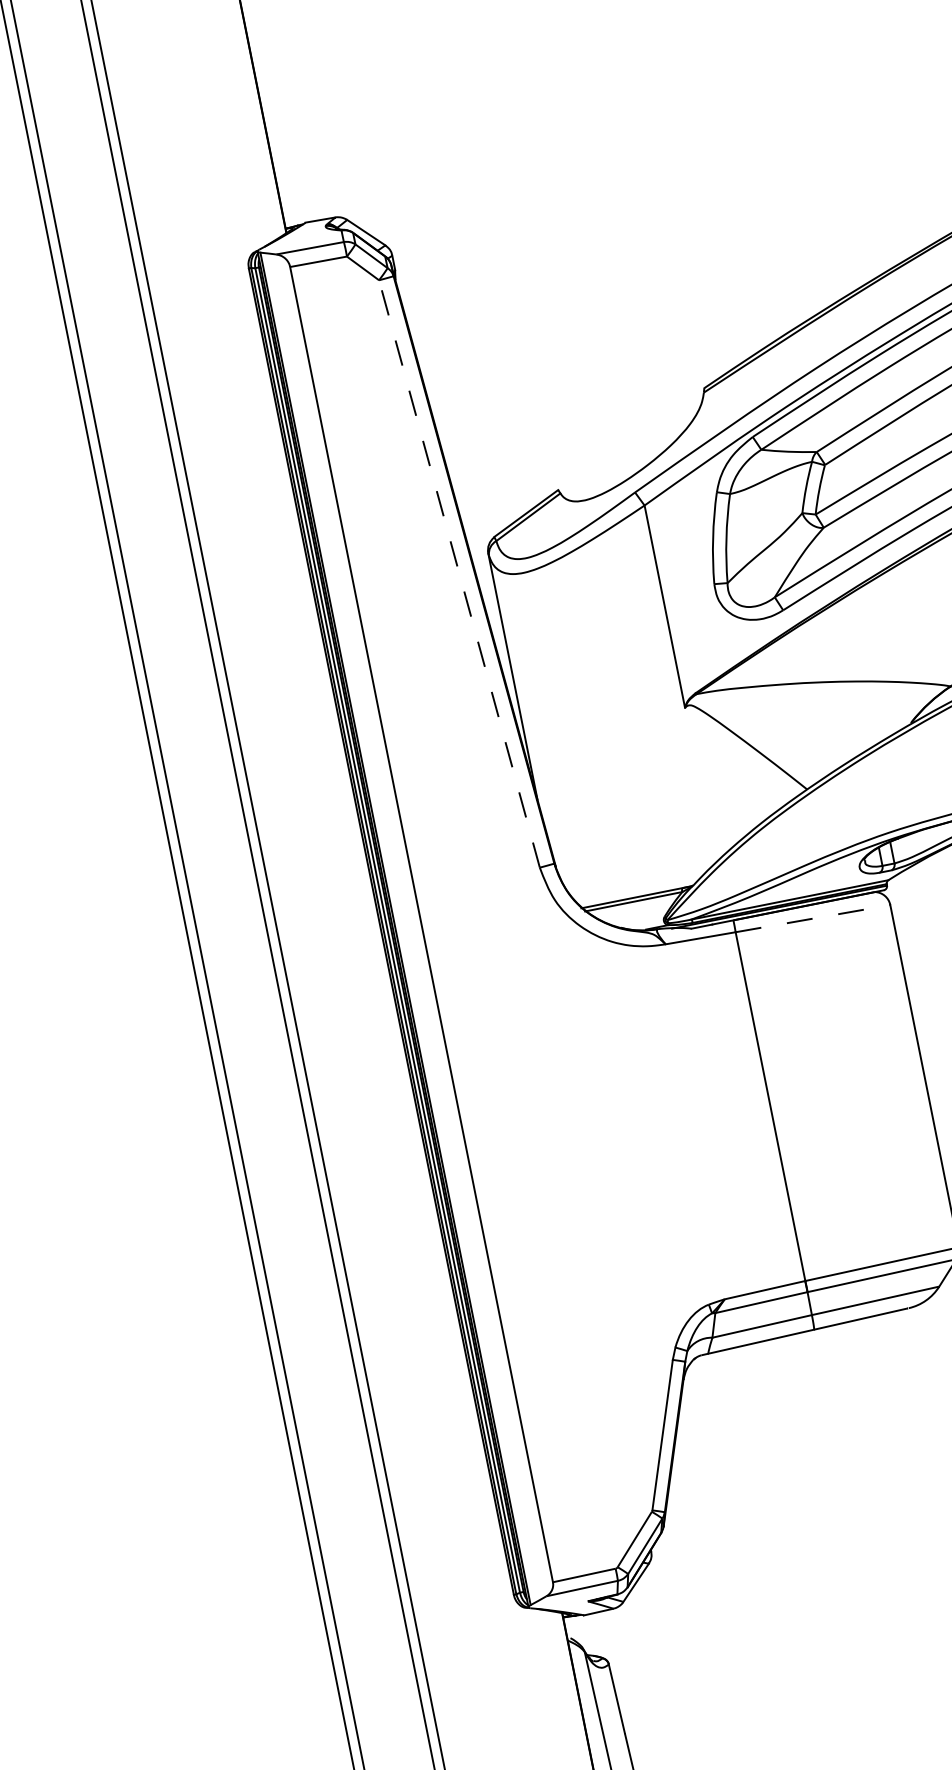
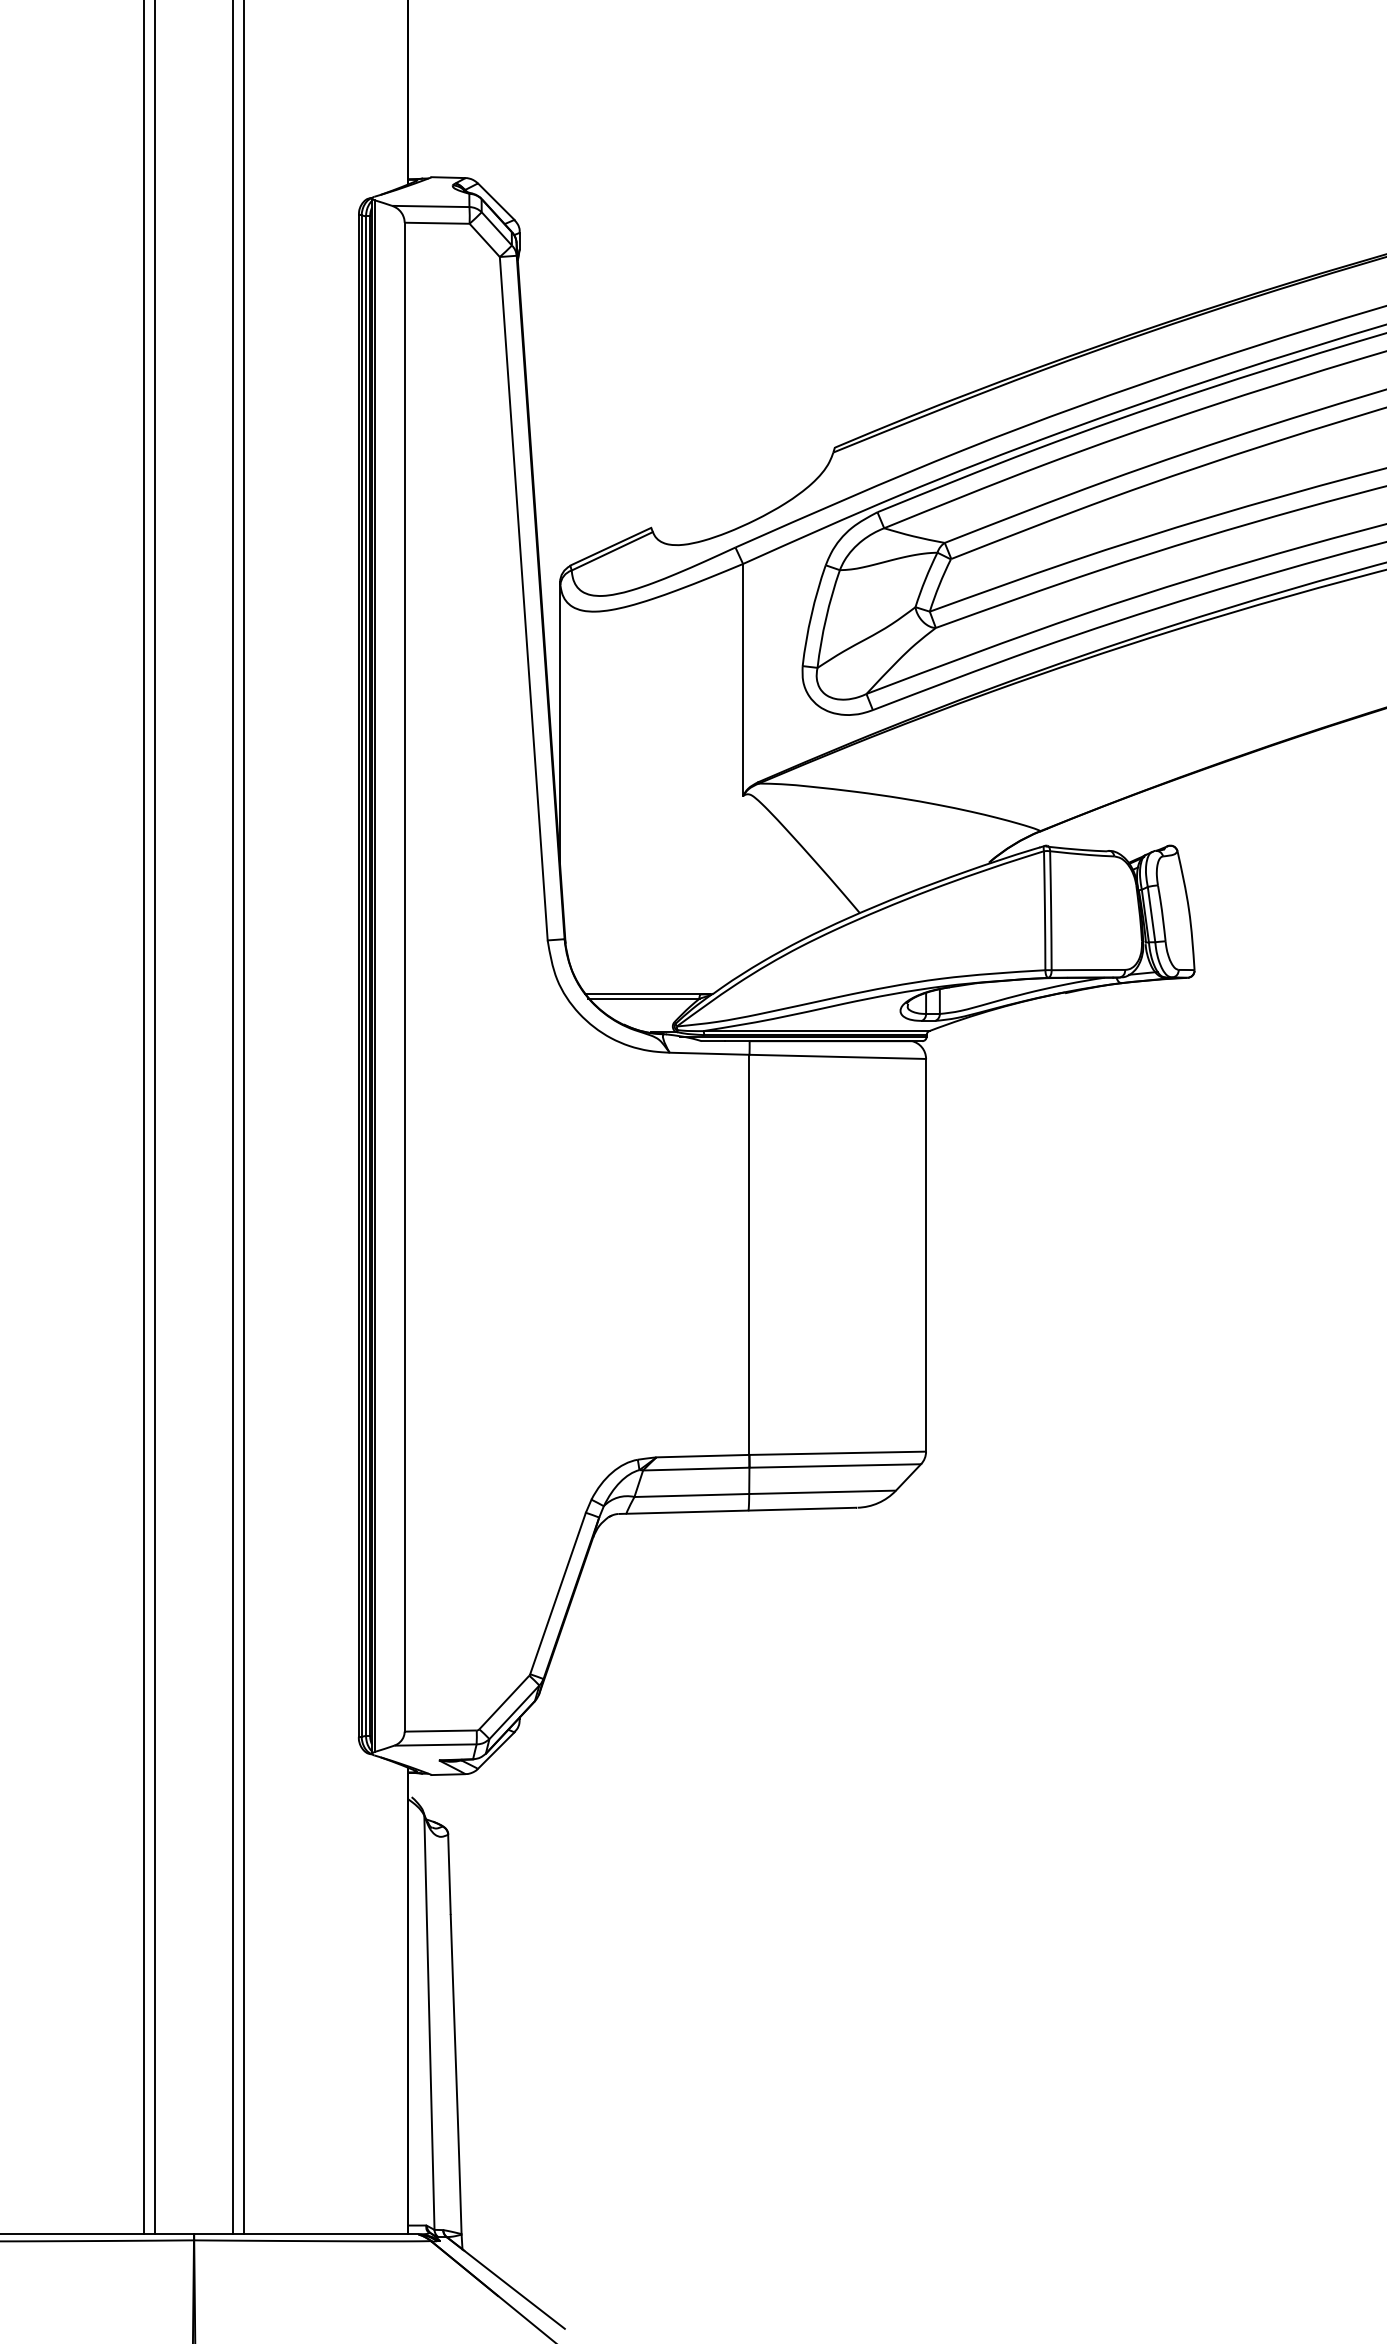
line: (459, 573) -> (523, 598), dashed -> solid
line: (813, 918) -> (838, 1056), dashed -> solid

